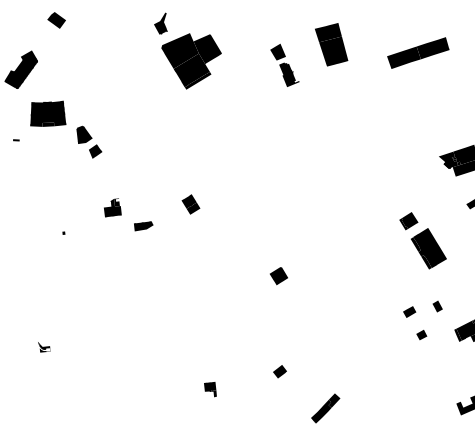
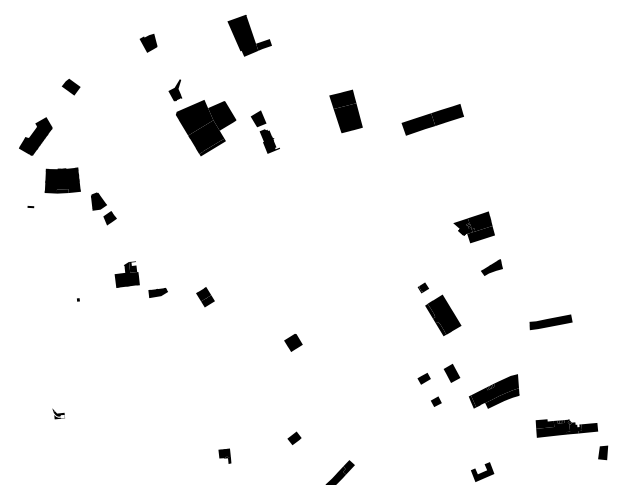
part: (284, 64) -> (264, 131), moved
part: (191, 204) -> (205, 297), moved
part: (113, 207) -> (127, 274), size x1.4
part: (409, 220) -> (423, 287), size x0.6
part: (438, 305) -> (452, 372), size x1.6

